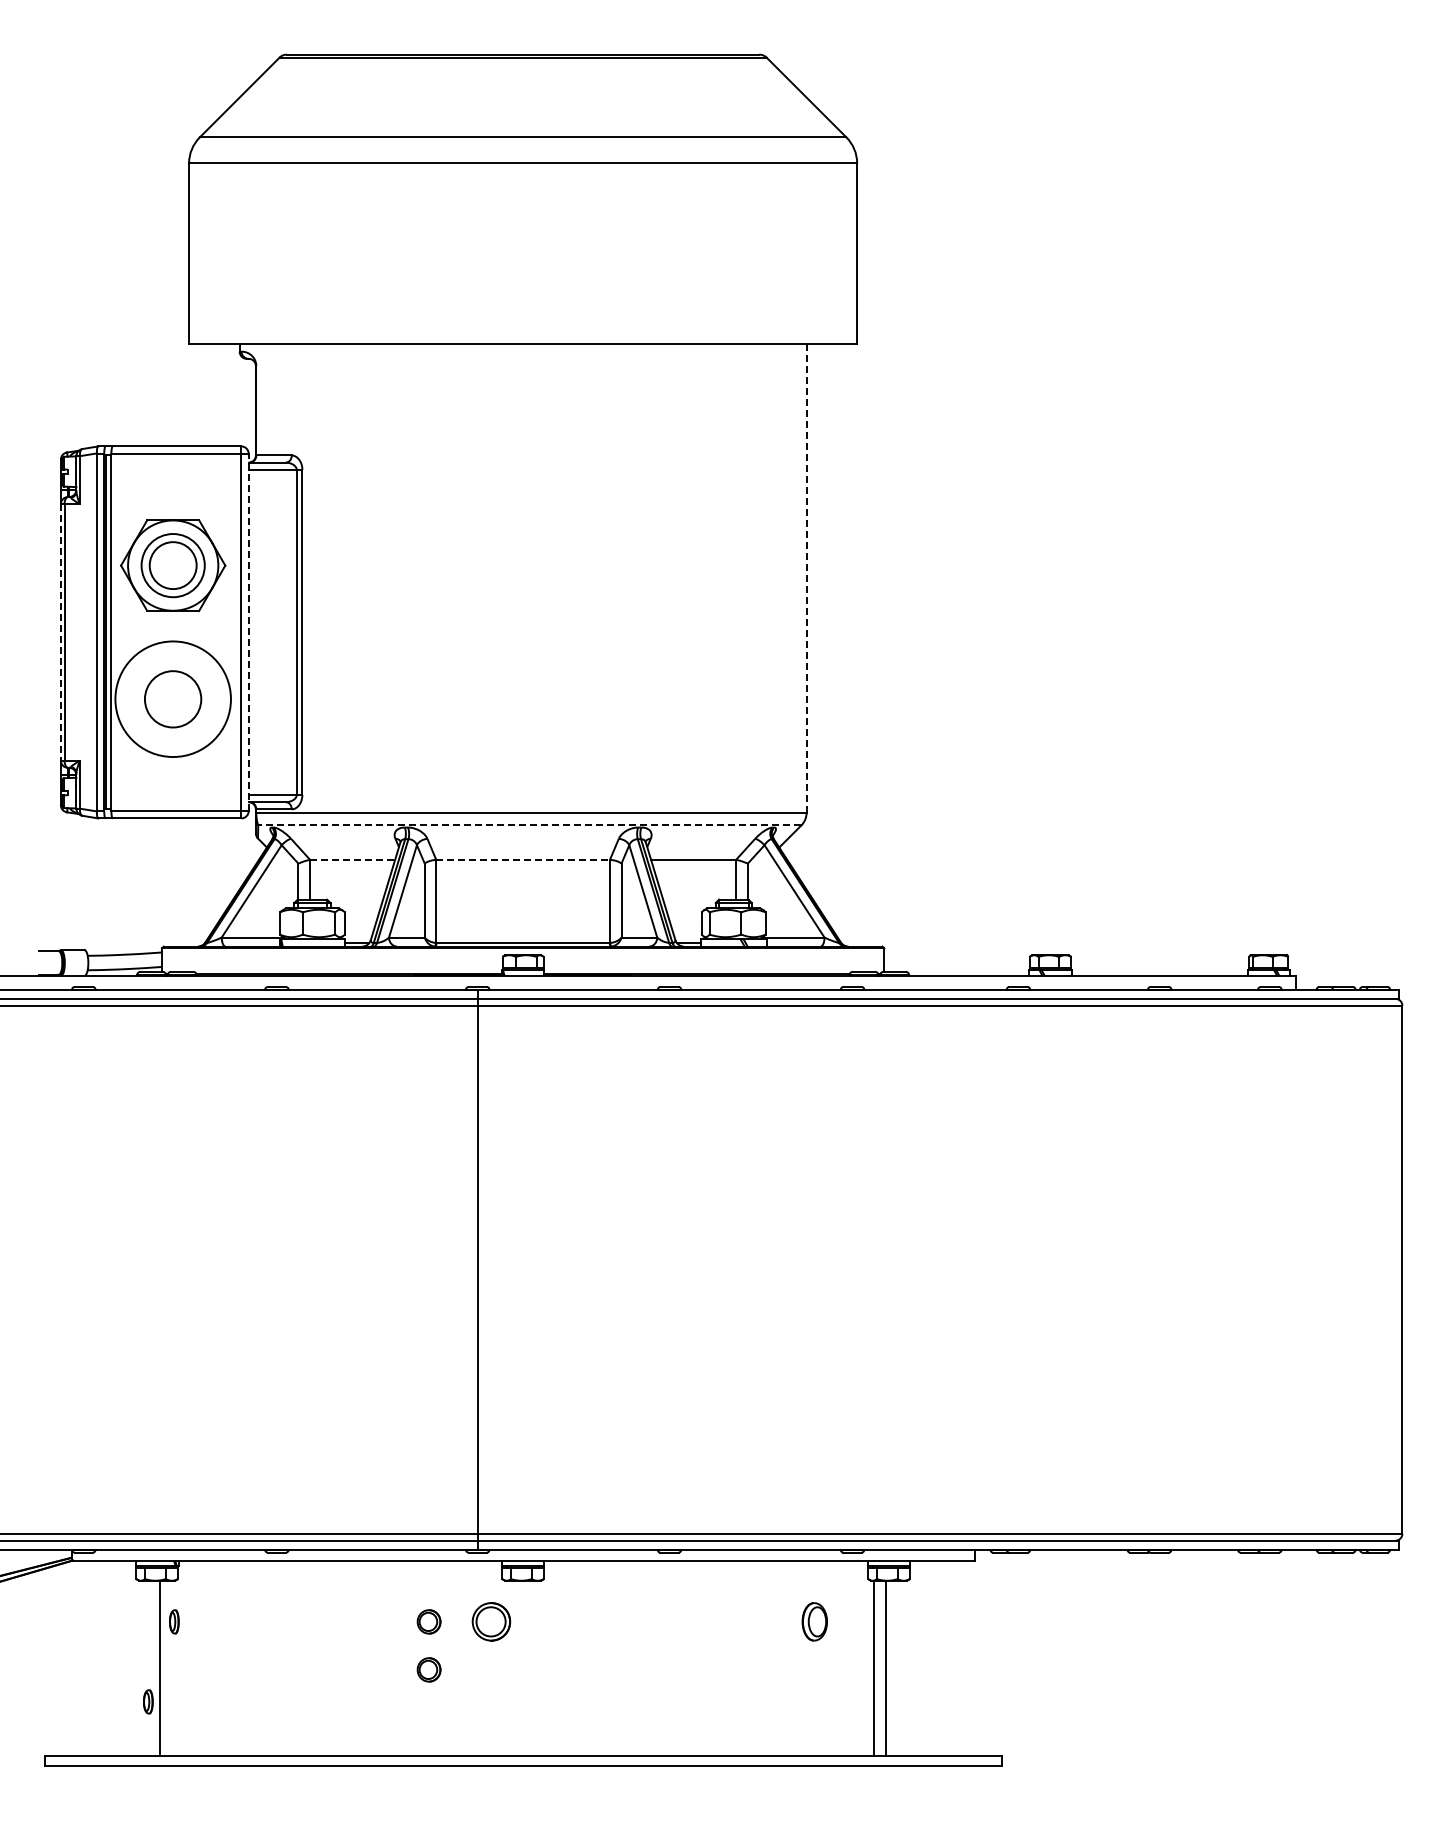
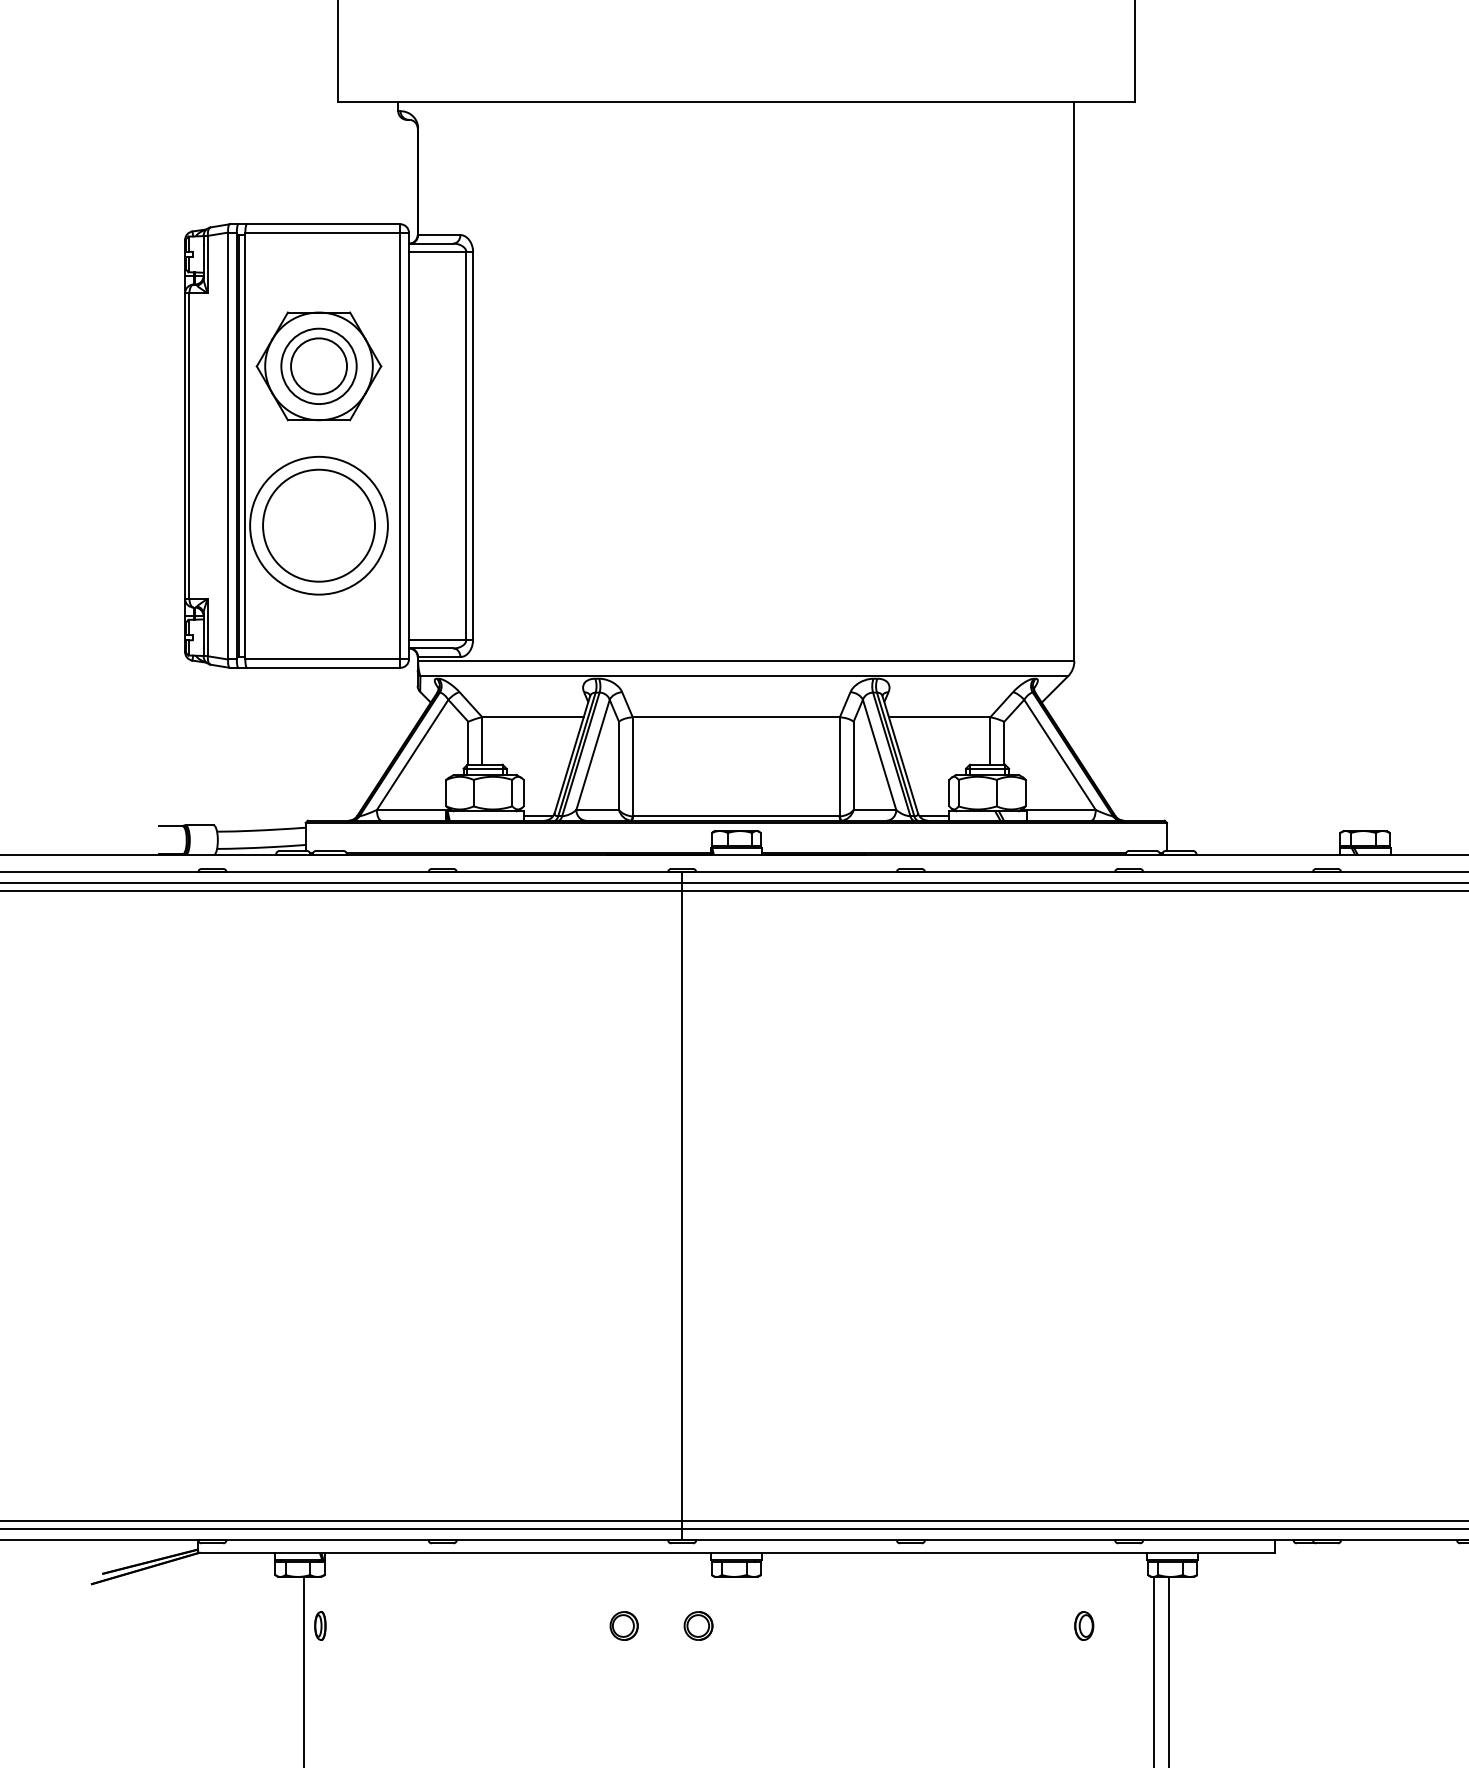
line: (806, 578) -> (1074, 381), dashed -> solid
line: (60, 632) -> (184, 446), dashed -> solid
line: (248, 632) -> (408, 446), dashed -> solid
circle: (172, 699) -> (318, 526), size x1.67
line: (529, 825) -> (743, 676), dashed -> solid
line: (353, 859) -> (534, 716), dashed -> solid
line: (523, 859) -> (736, 716), dashed -> solid
part: (491, 1621) -> (698, 1625), size x0.62
part: (814, 1621) -> (1083, 1625), size x0.62
part: (428, 1669) -> (623, 1682), removed
part: (148, 1701) -> (289, 1720), removed

